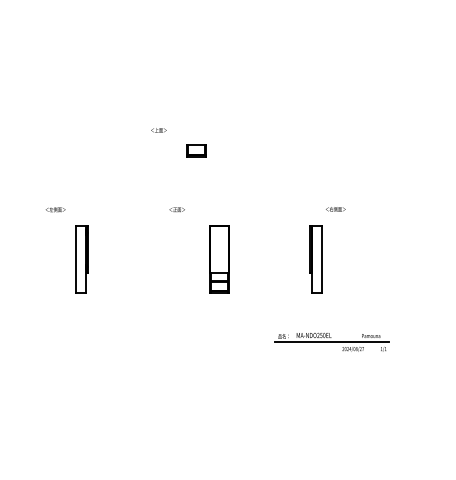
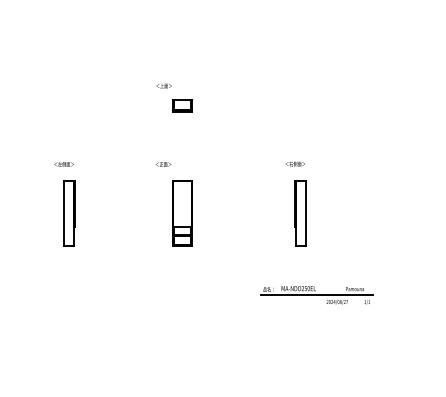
text: (158, 130) -> (163, 86), moved
text: (55, 209) -> (64, 164), moved
text: (335, 209) -> (295, 164), moved
part: (219, 259) -> (182, 213), moved

